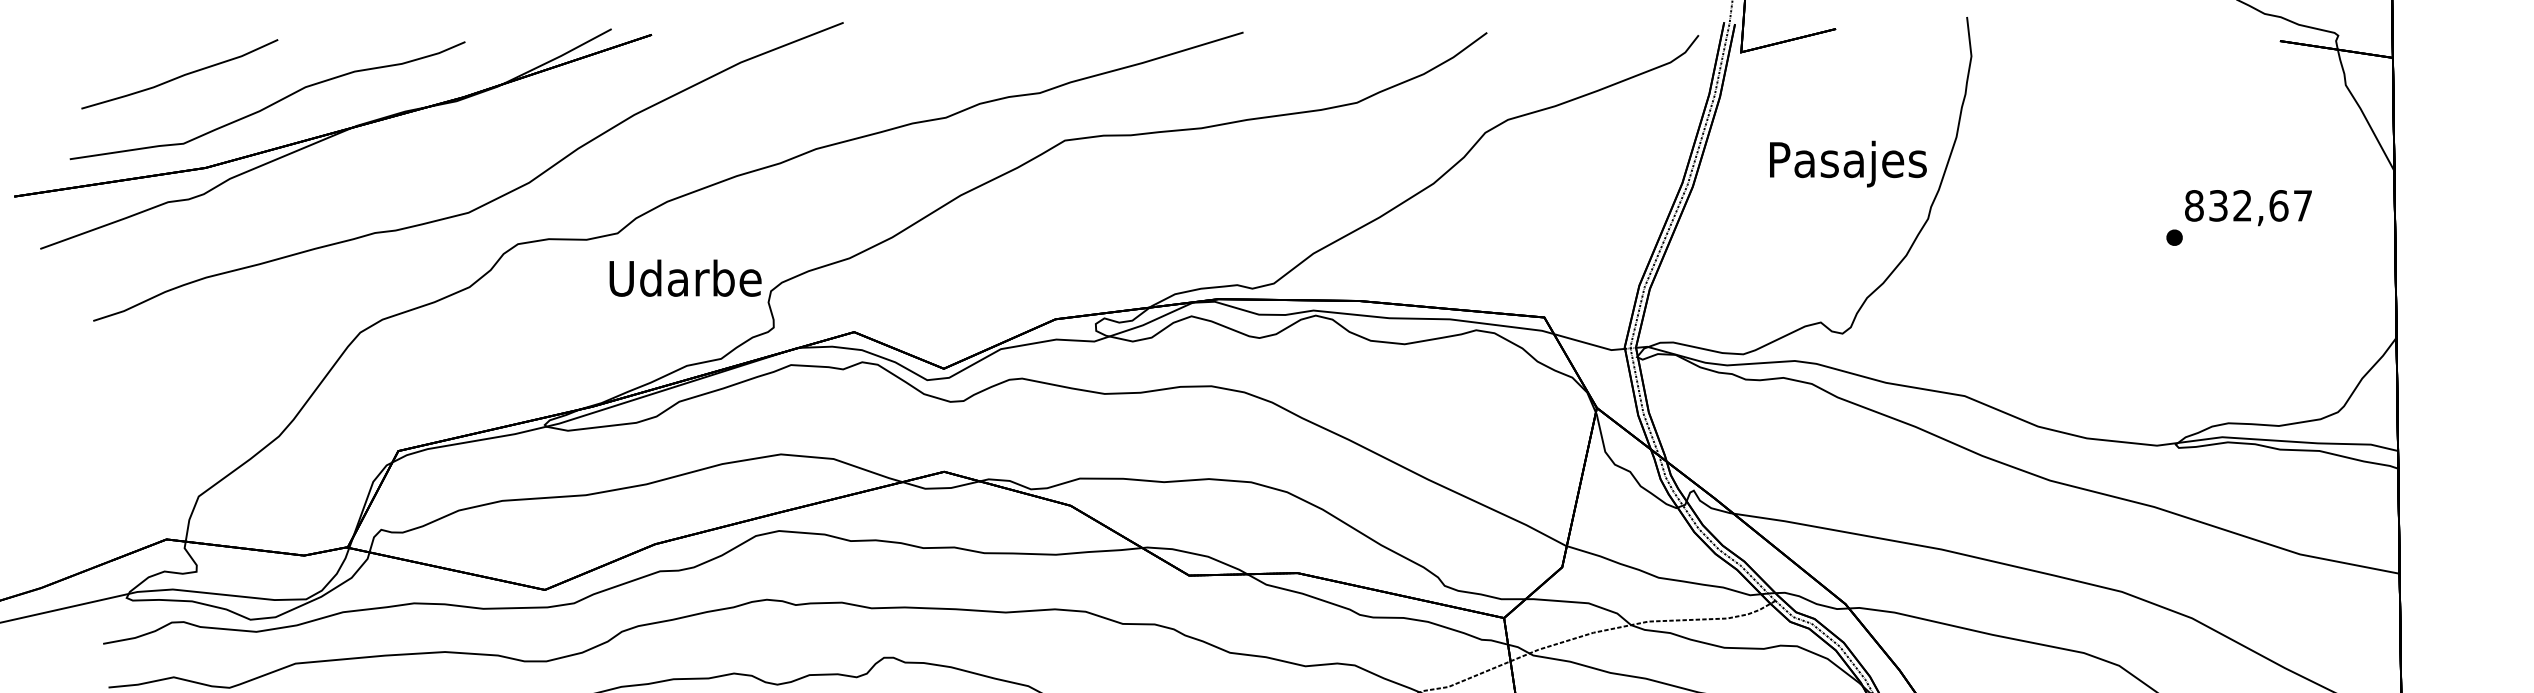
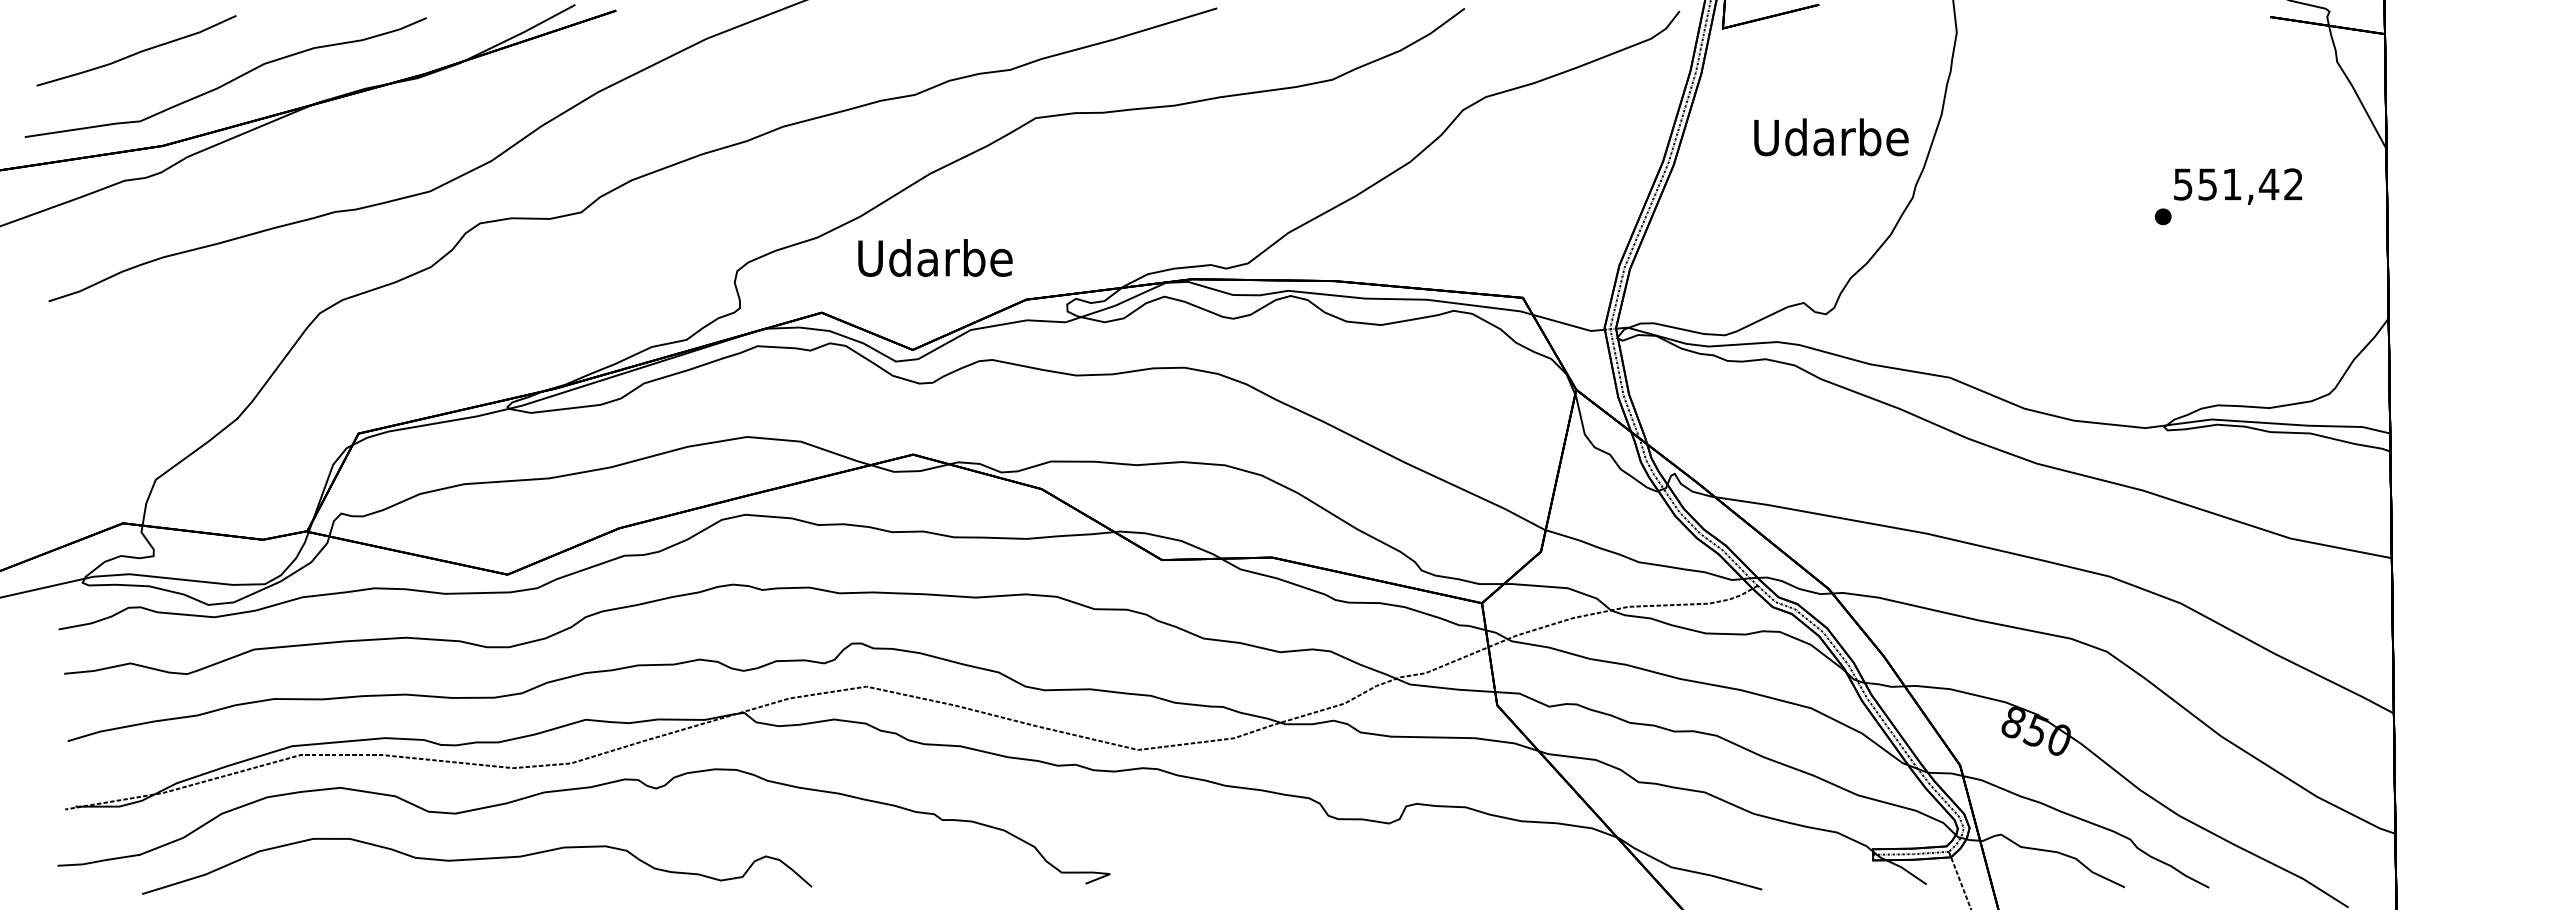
text: (1848, 163) -> (1831, 141), Pasajes -> Udarbe
text: (2247, 205) -> (2237, 184), 832,67 -> 551,42
text: (685, 277) -> (935, 257), moved

